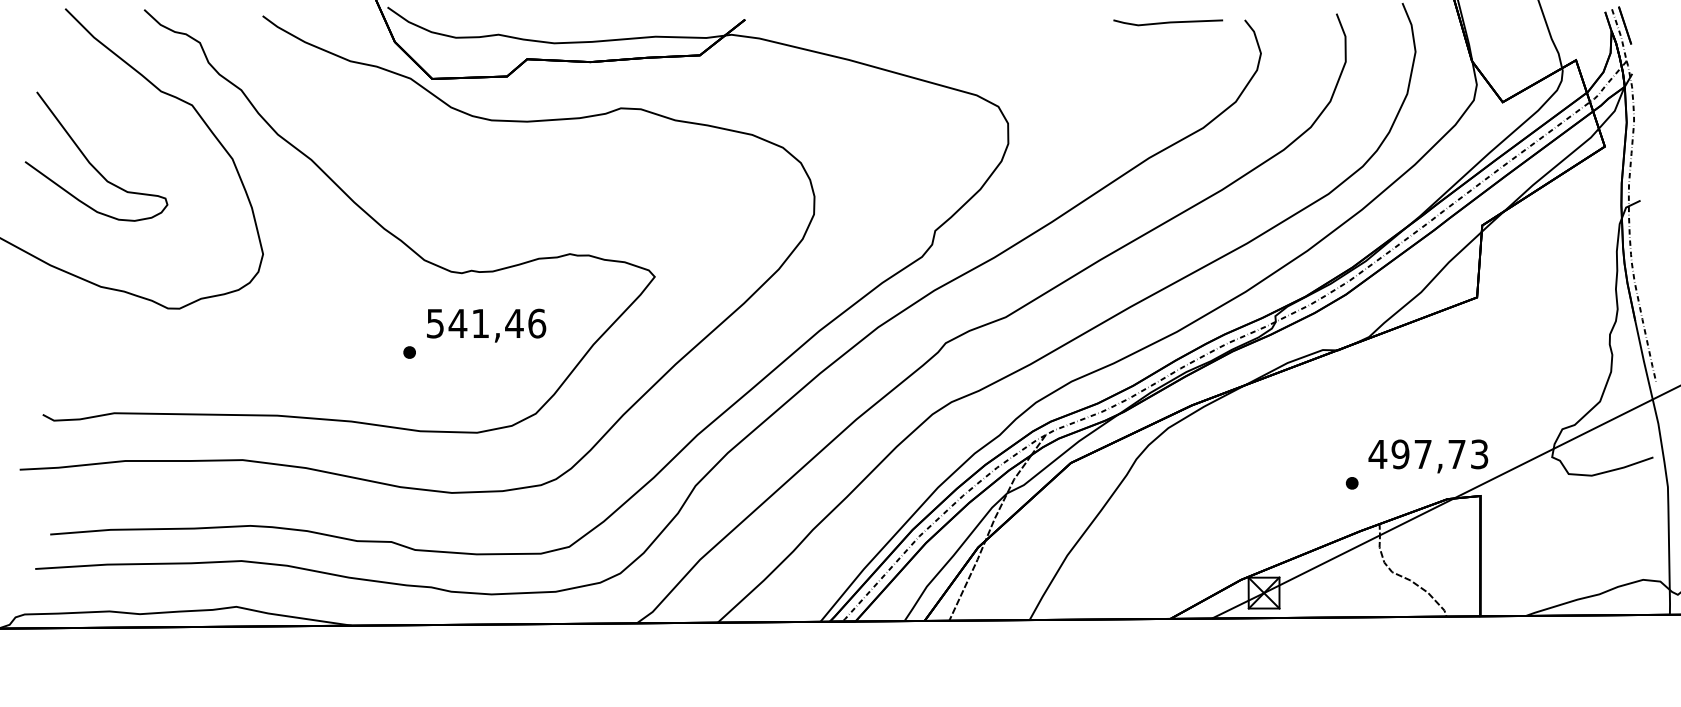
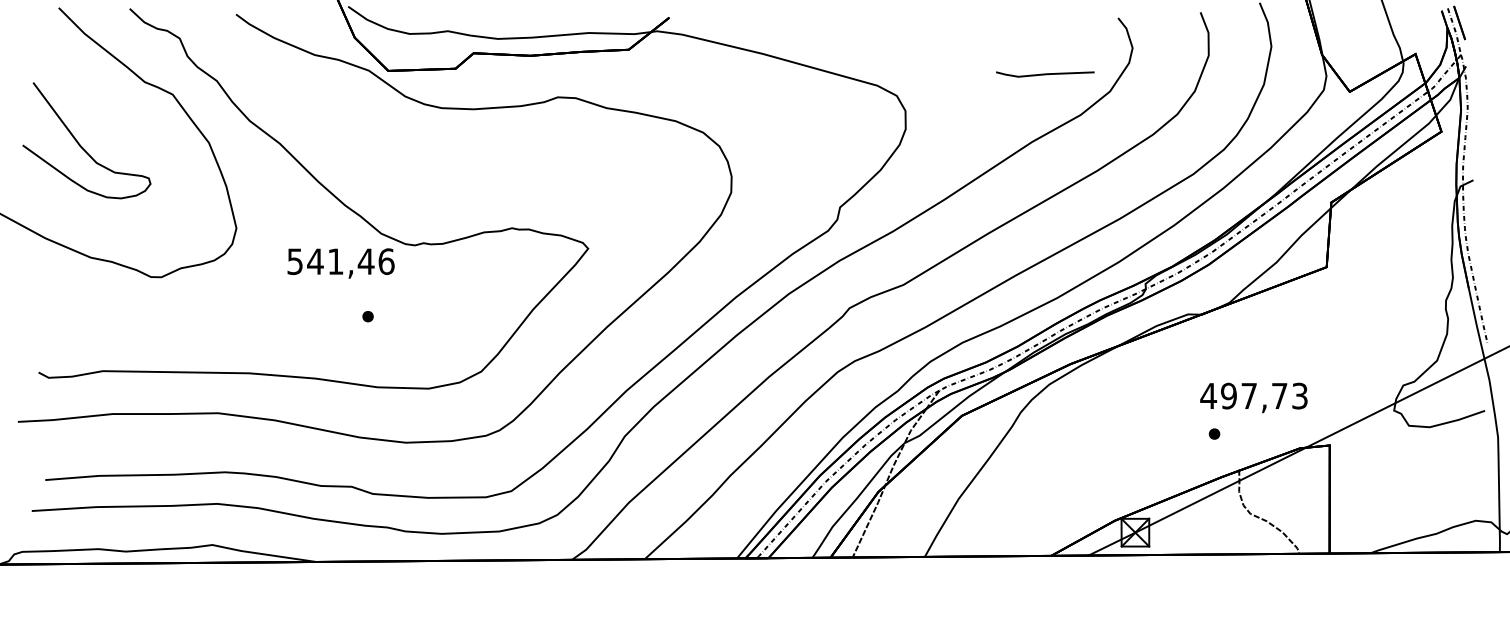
line: (1168, 22) -> (1045, 74), moved
text: (485, 325) -> (340, 263), moved
text: (1427, 455) -> (1253, 397), moved

